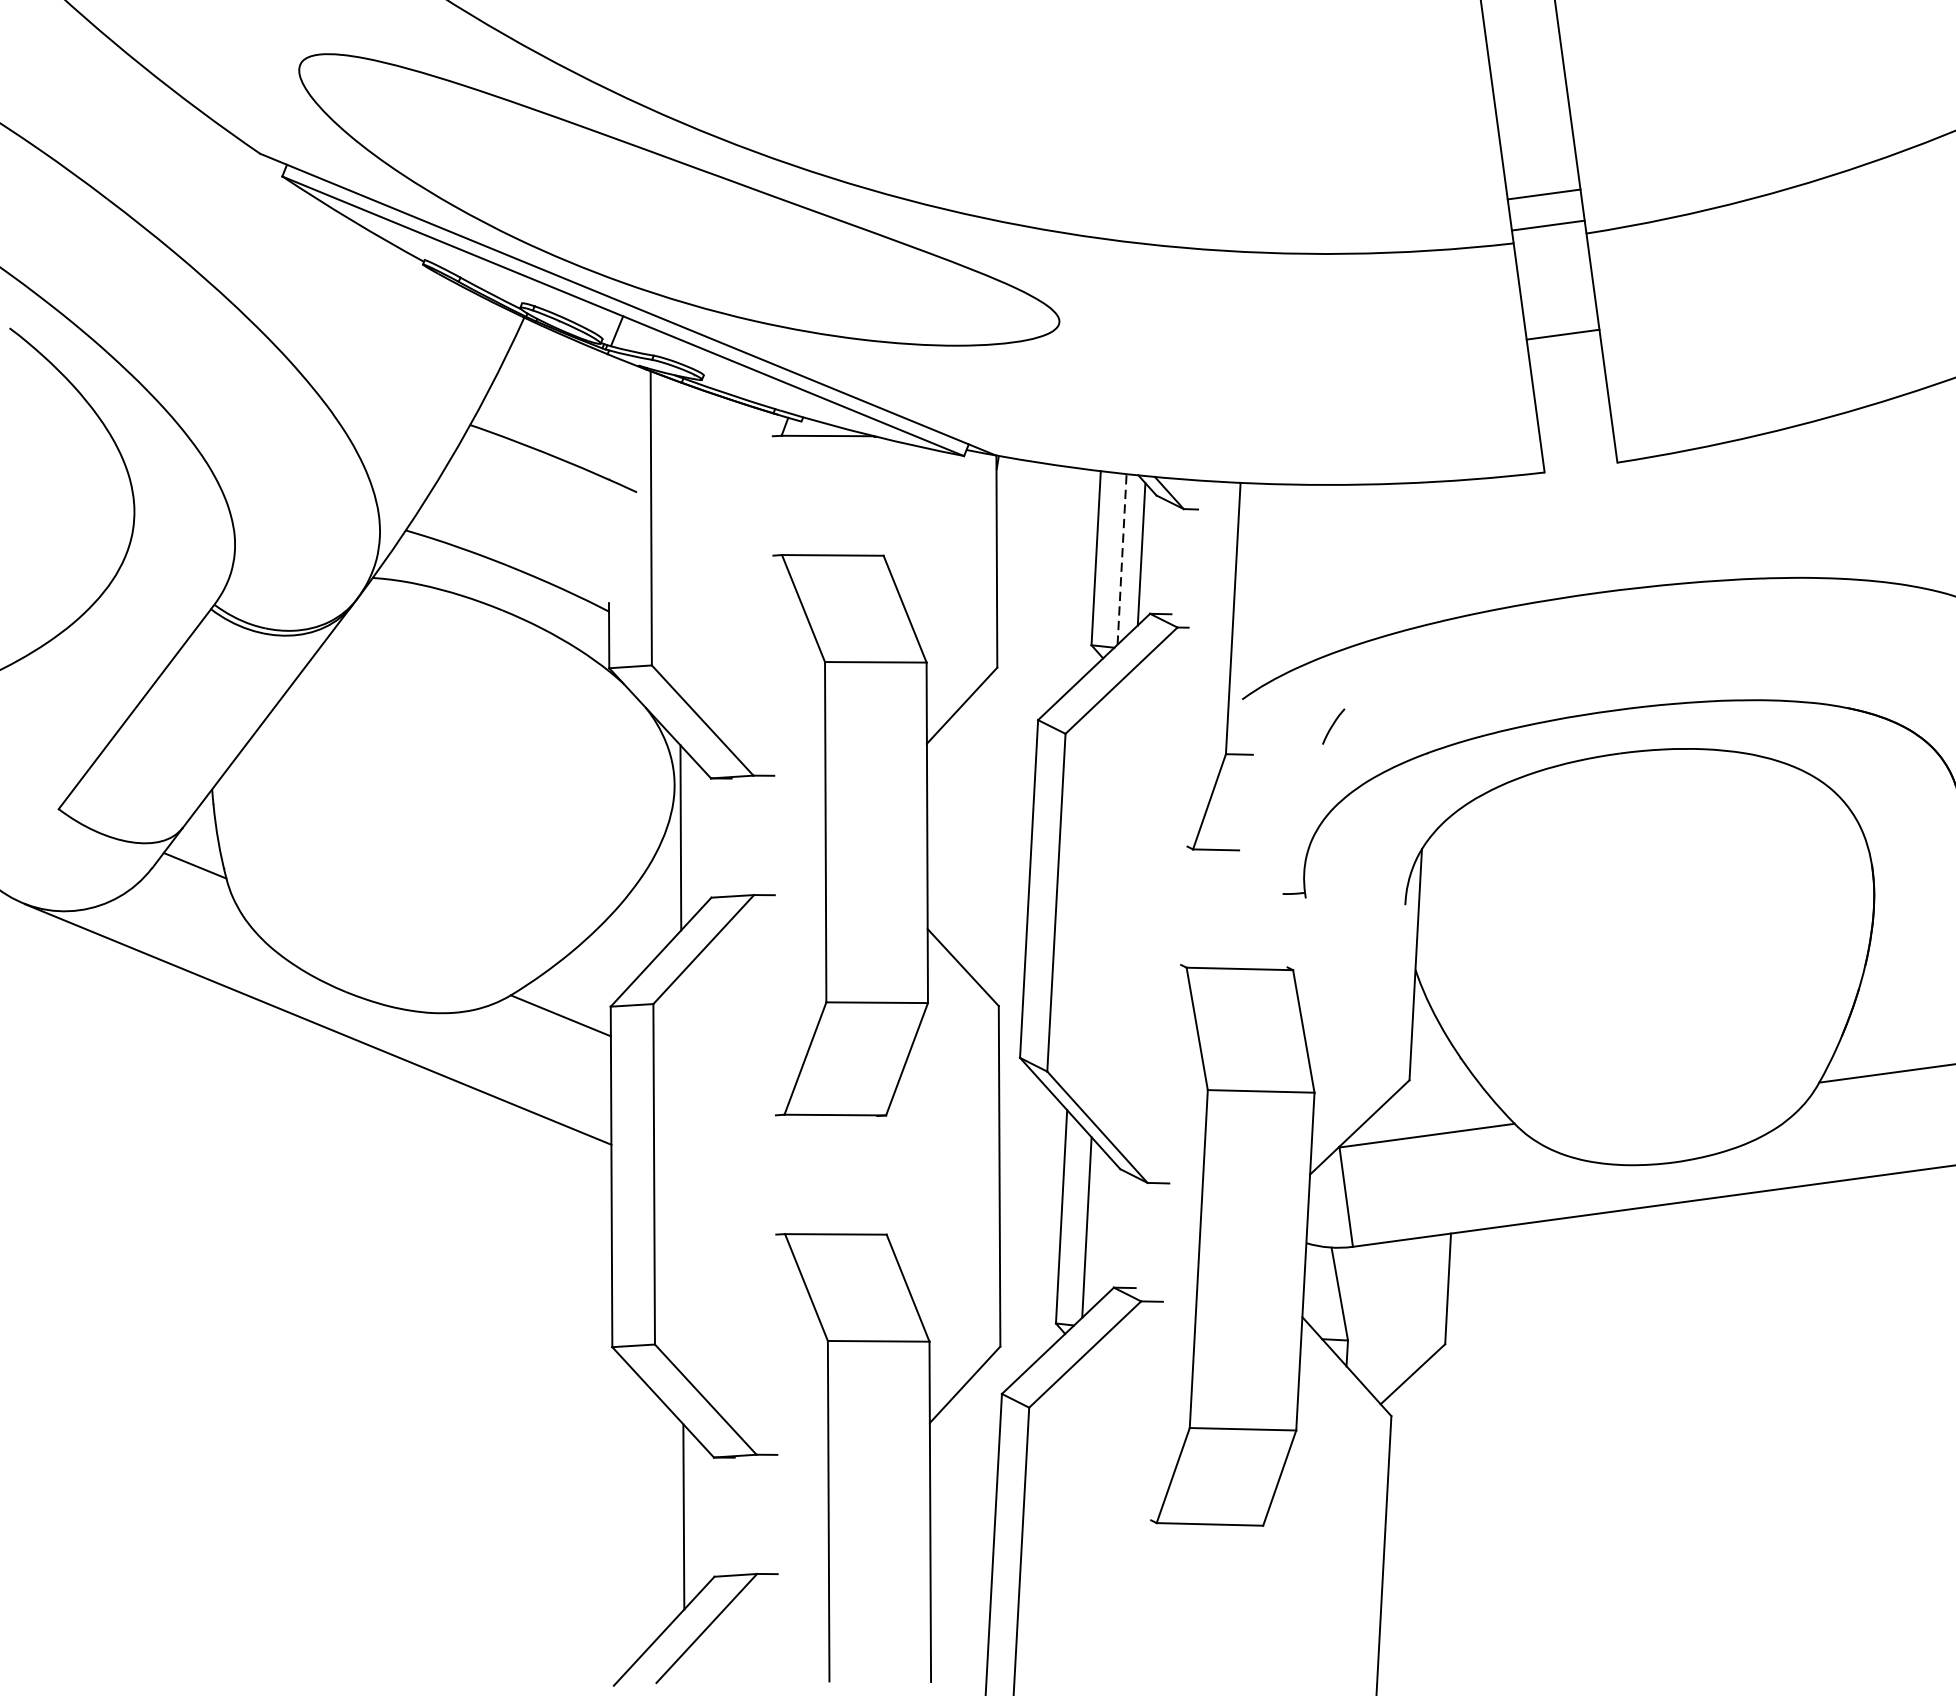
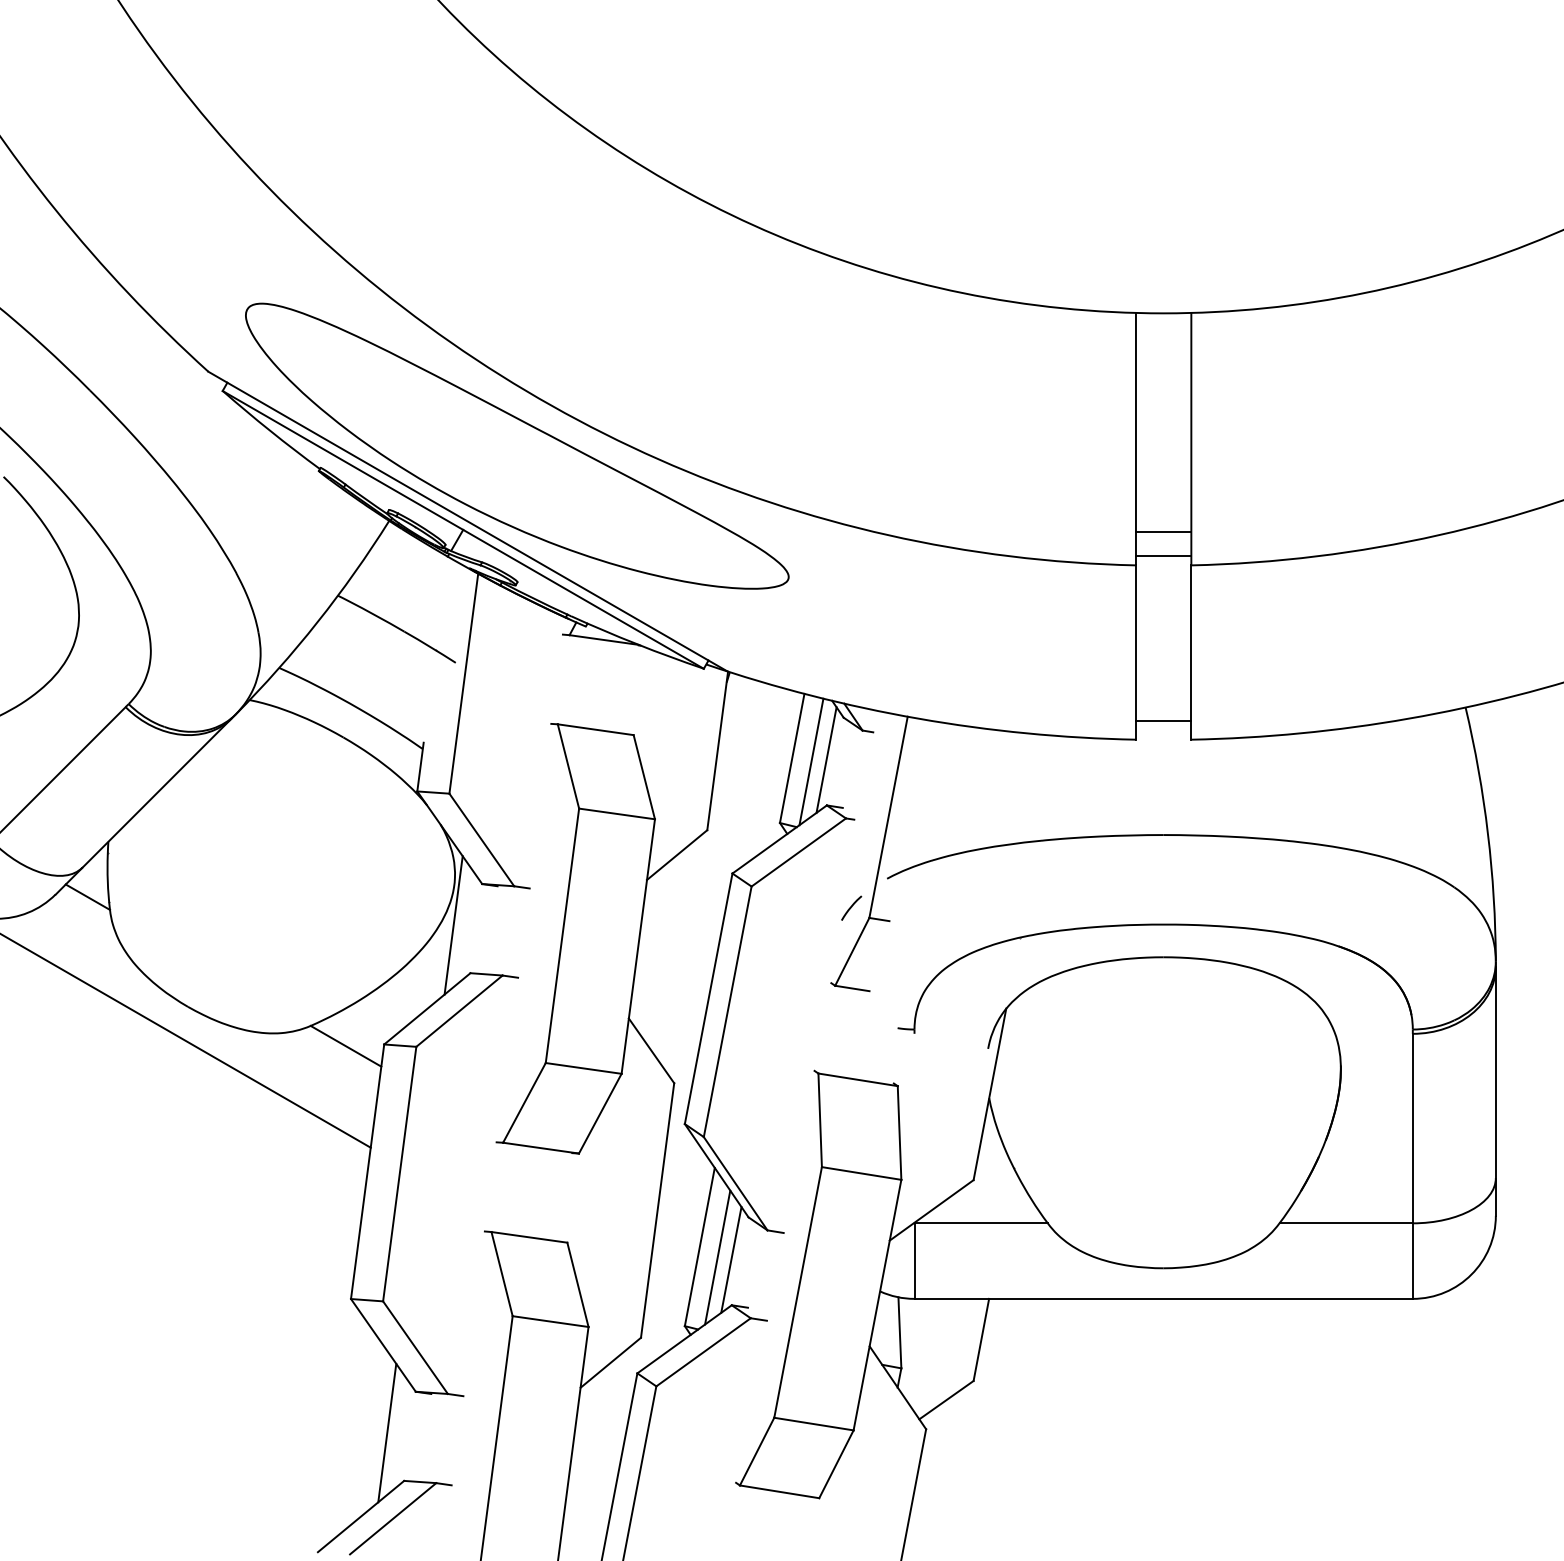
line: (1562, 334) -> (1163, 720), moved
line: (1122, 558) -> (811, 761), dashed -> solid
line: (1333, 725) -> (851, 907), moved
line: (1105, 1227) -> (731, 1259), added

